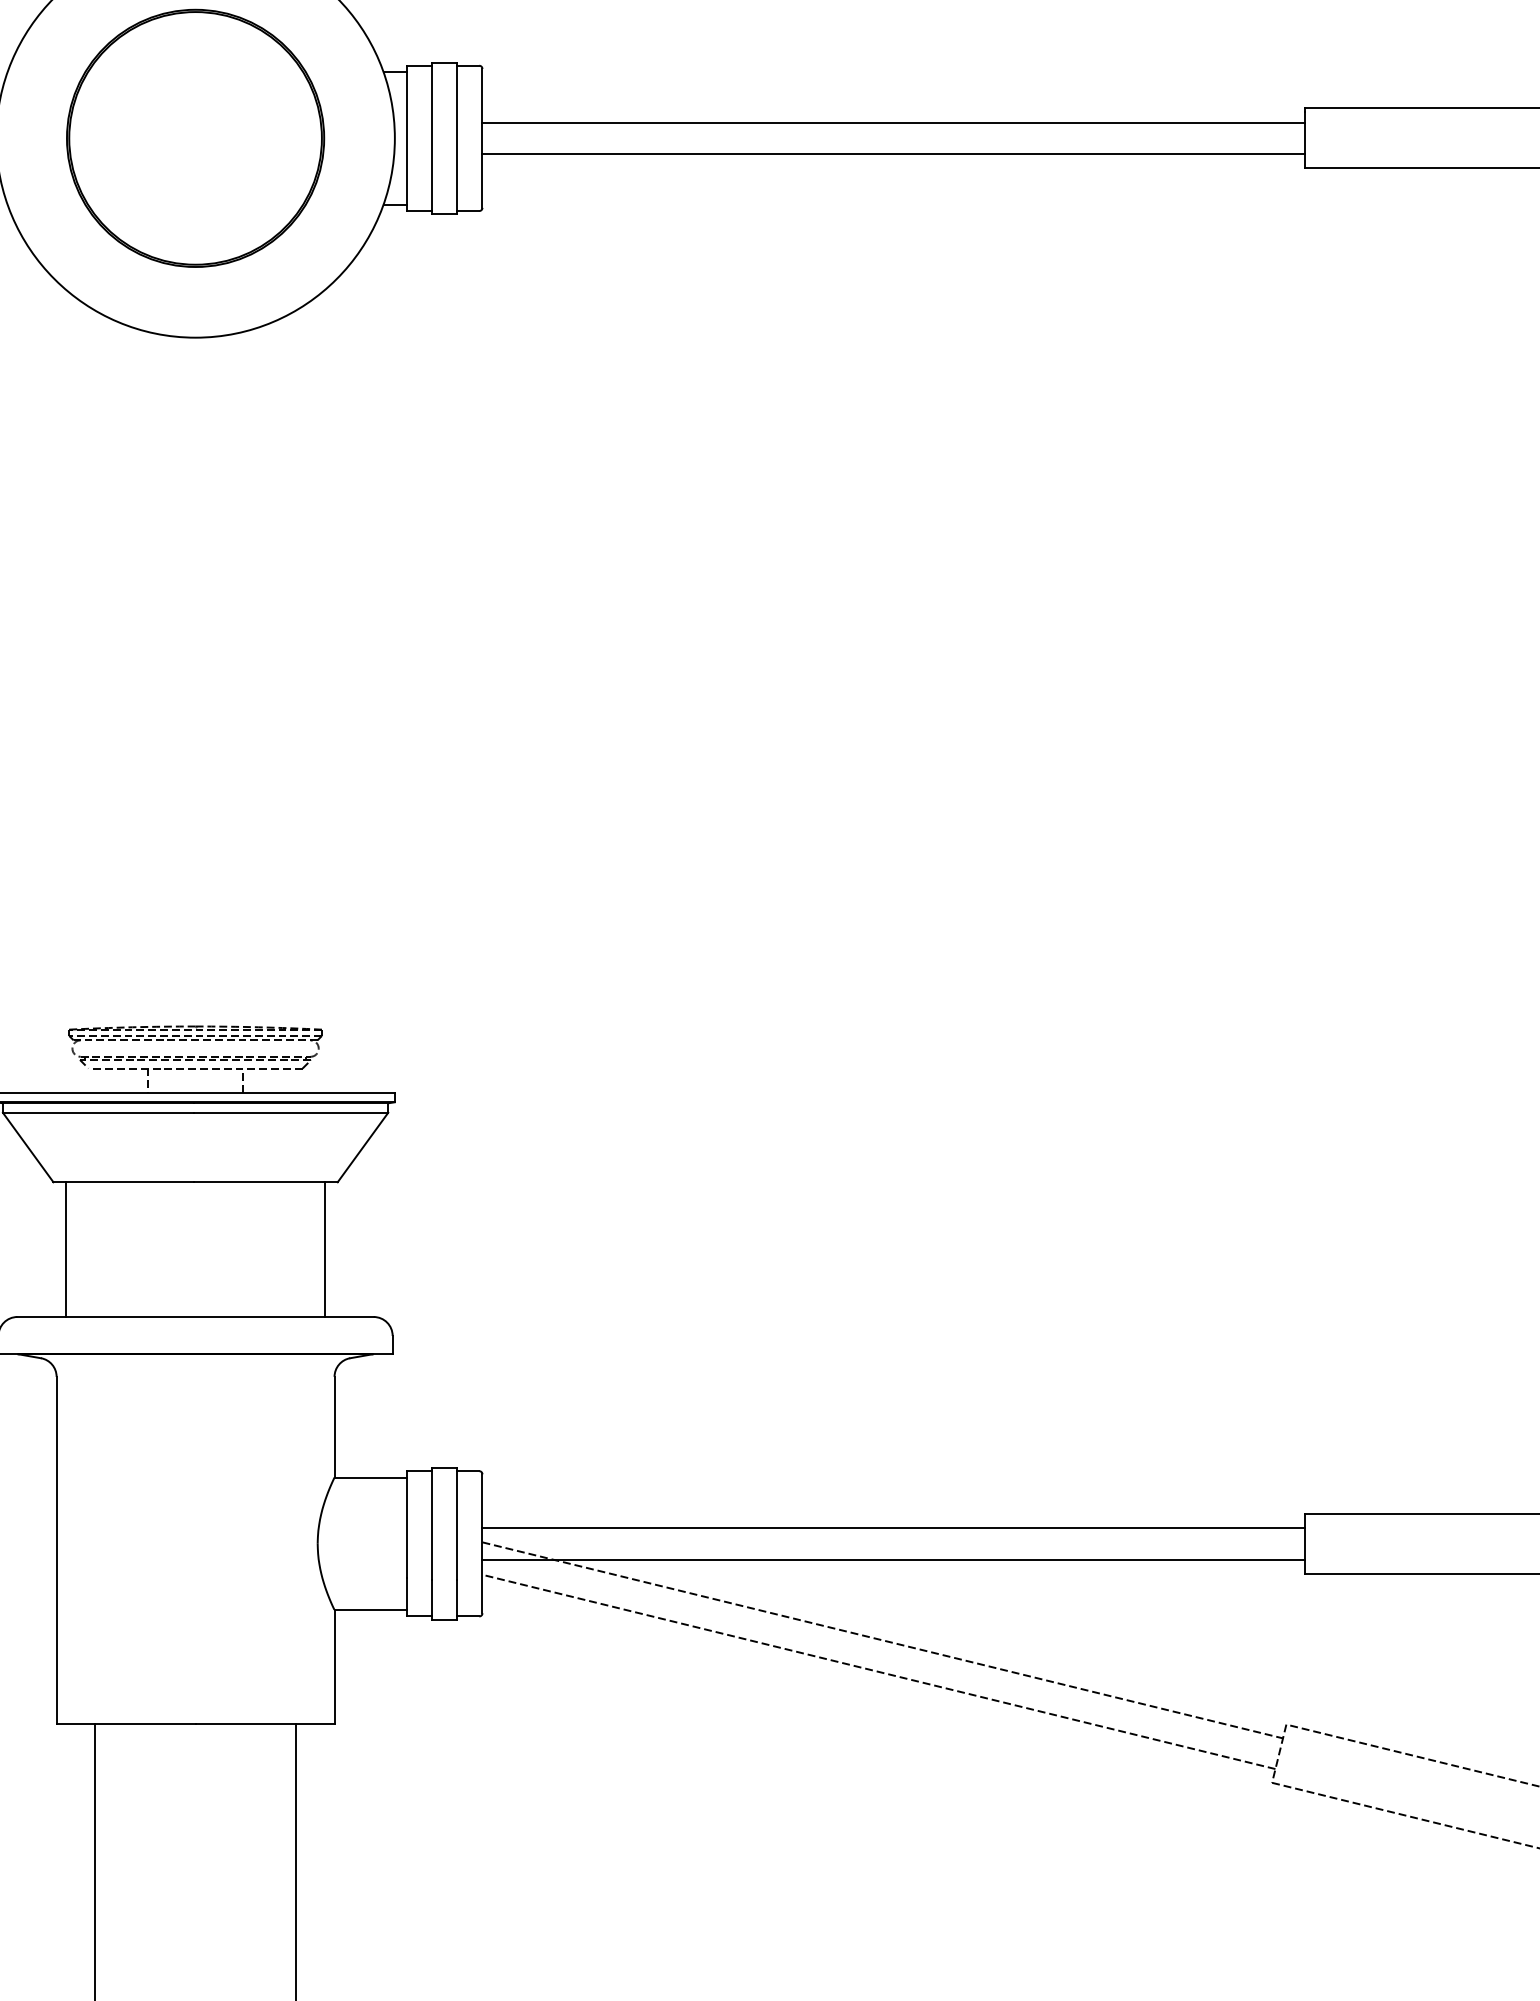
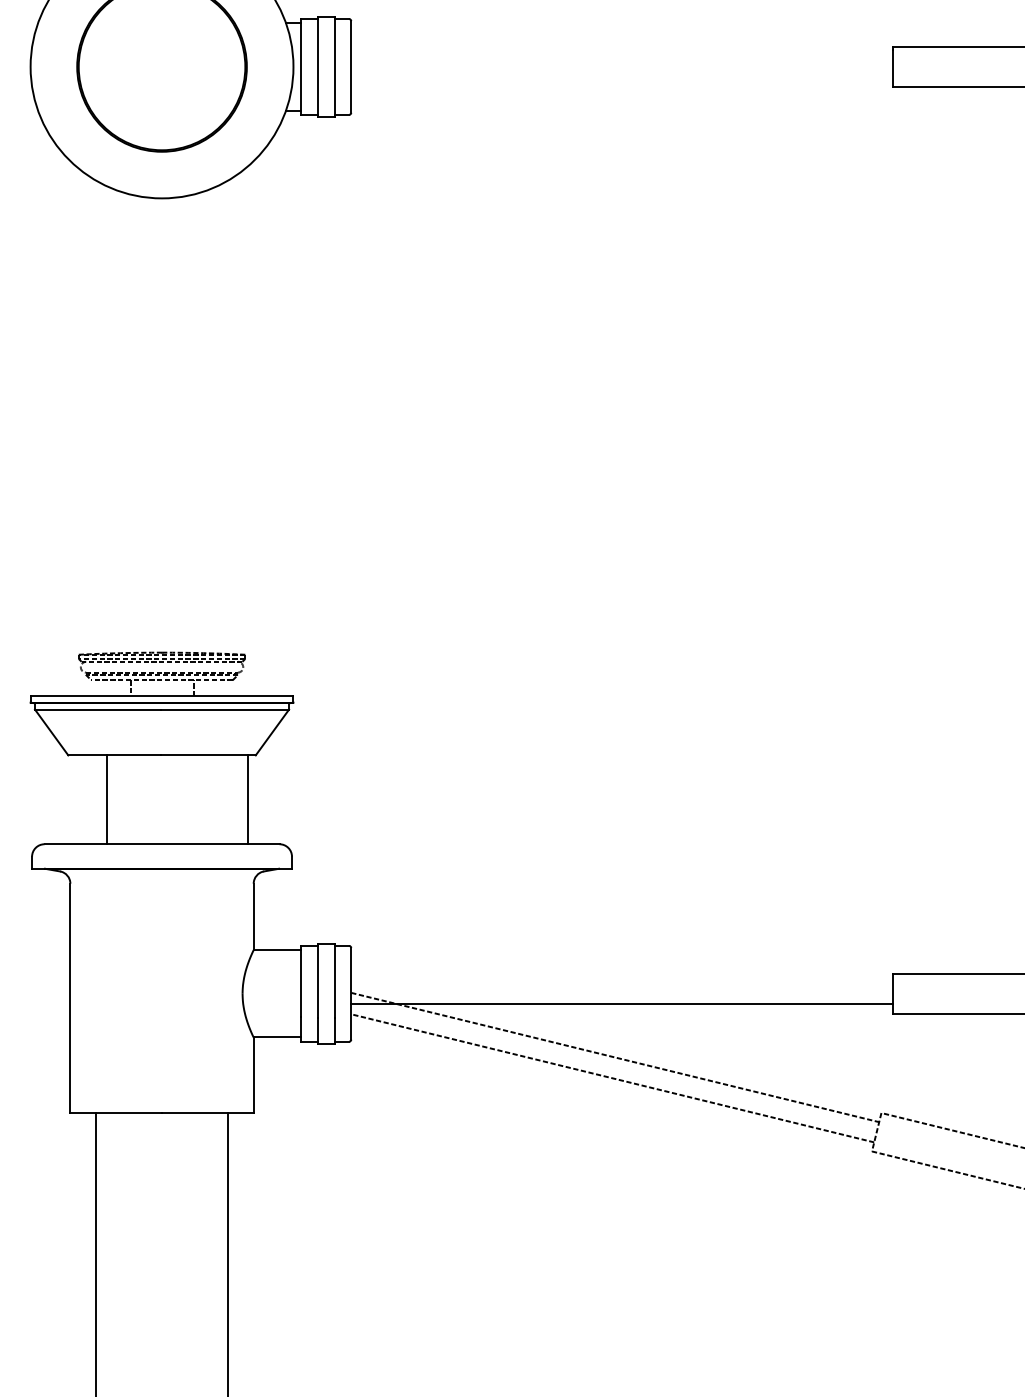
line: (893, 122) -> (622, 56), removed
line: (893, 154) -> (622, 77), removed
line: (65, 1249) -> (107, 799), moved
line: (893, 1528) -> (622, 983), removed

